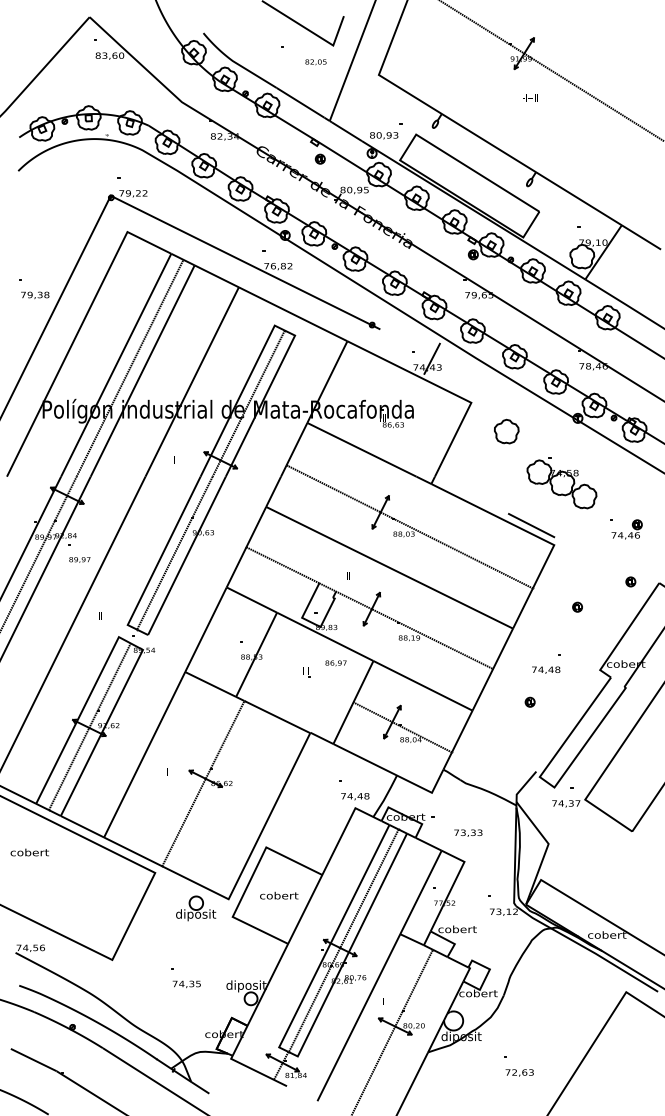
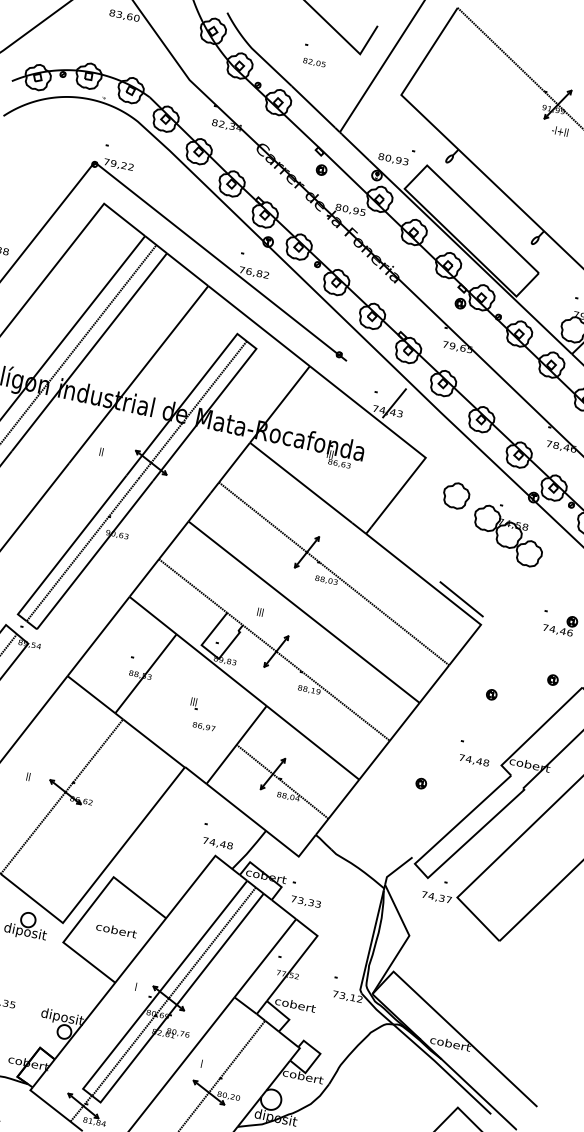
text: (315, 62) -> (313, 62), moved
text: (530, 97) -> (560, 131), moved
part: (561, 483) -> (507, 534), moved
text: (335, 663) -> (203, 727), moved
text: (546, 669) -> (474, 760), moved
text: (468, 832) -> (306, 901), moved

